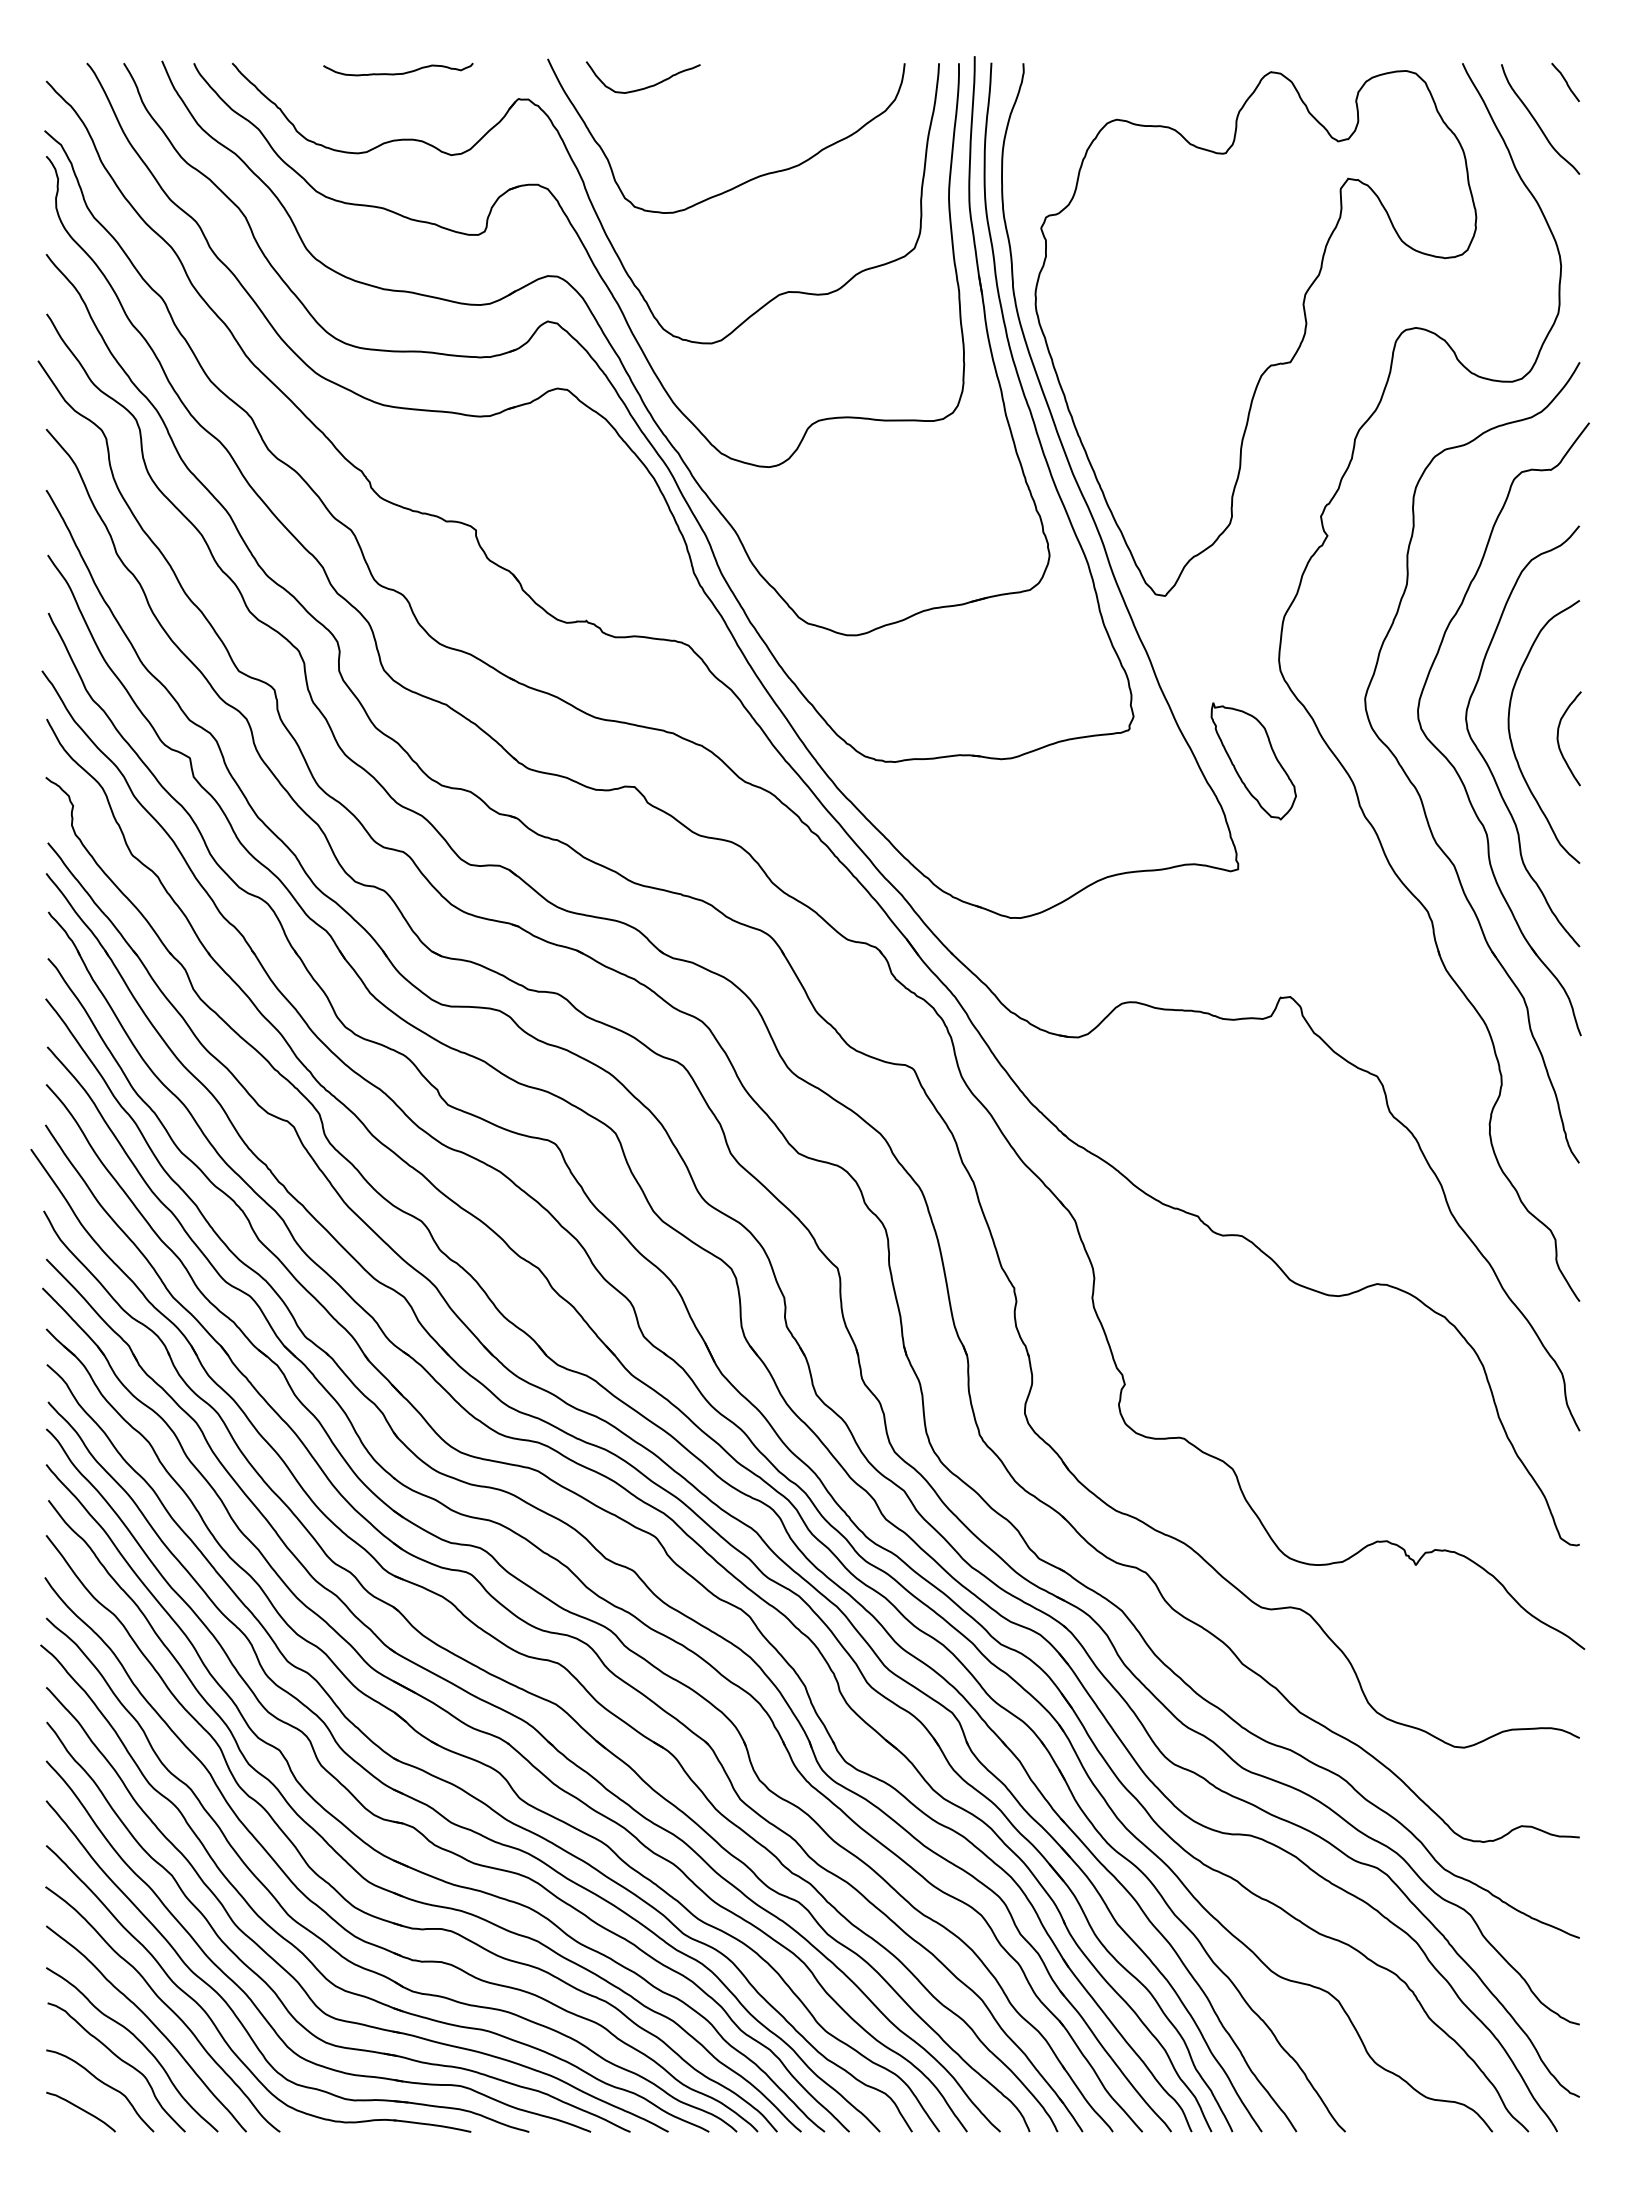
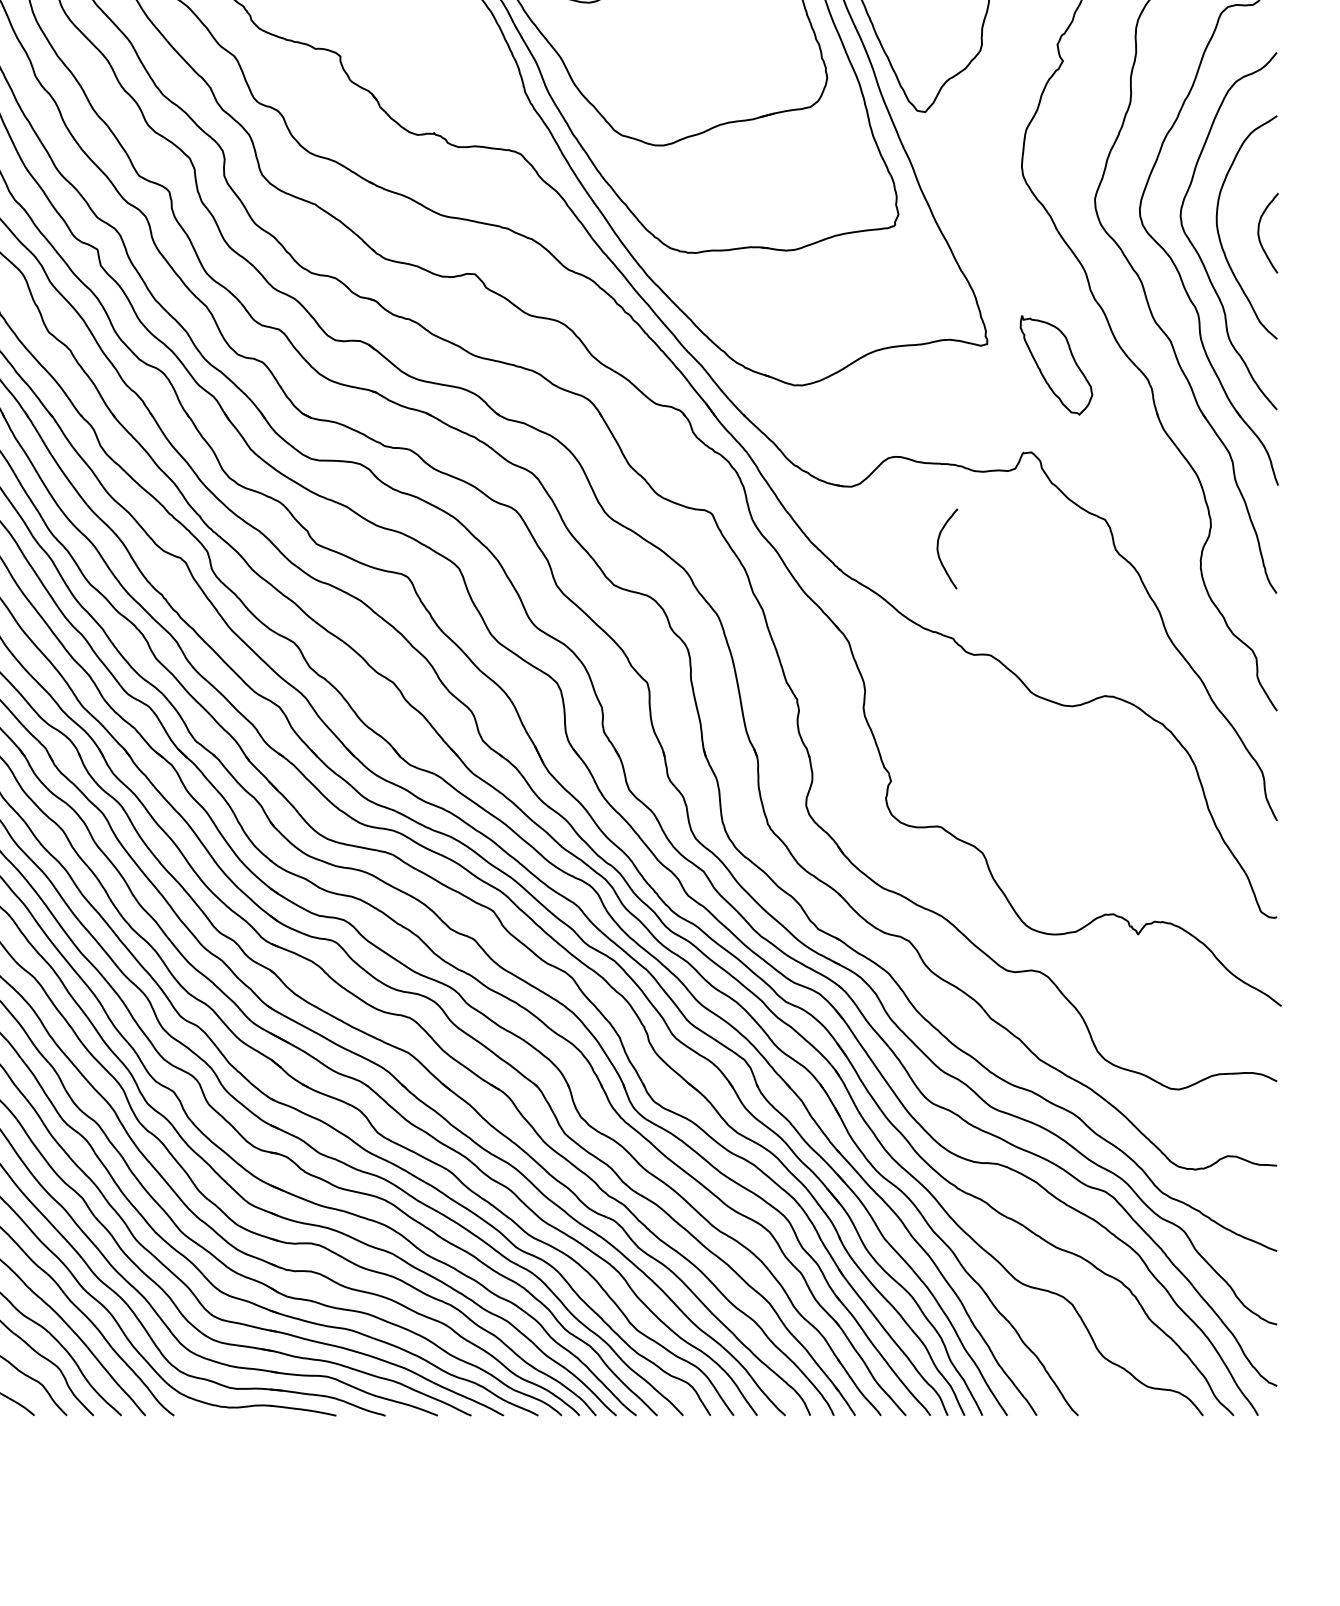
part: (1253, 761) -> (1056, 365), moved
curve: (1180, 1110) -> (938, 548), added

